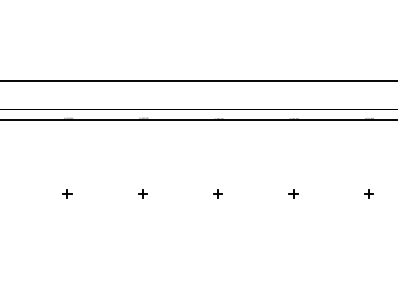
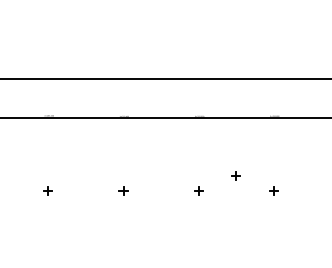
part: (330, 178) -> (235, 176), added

